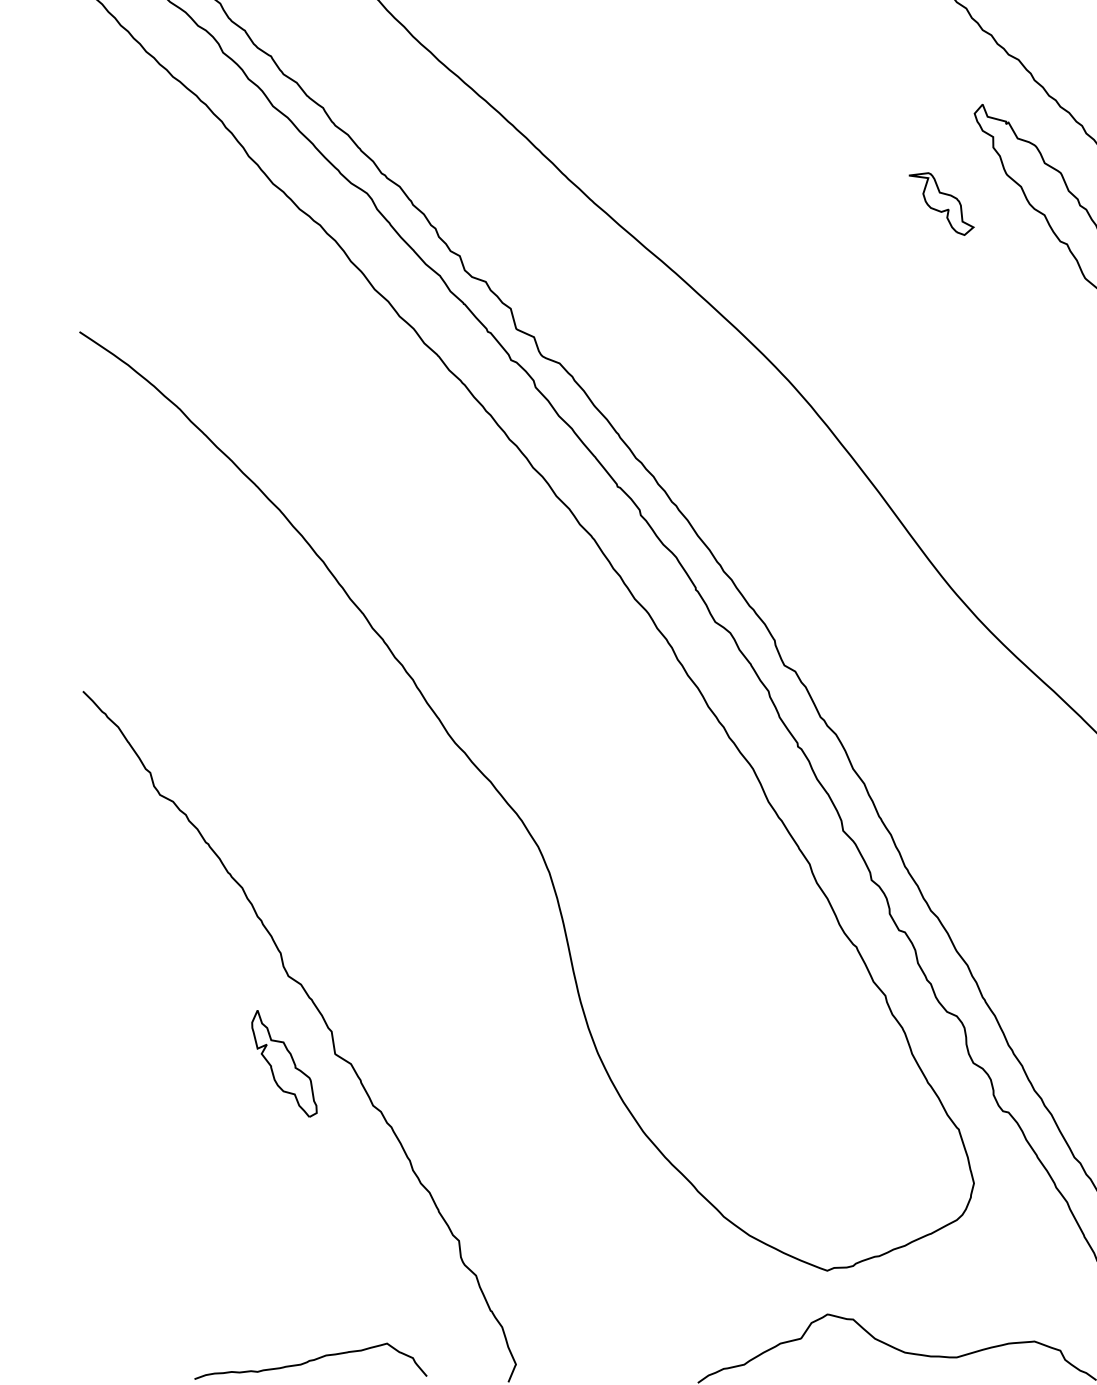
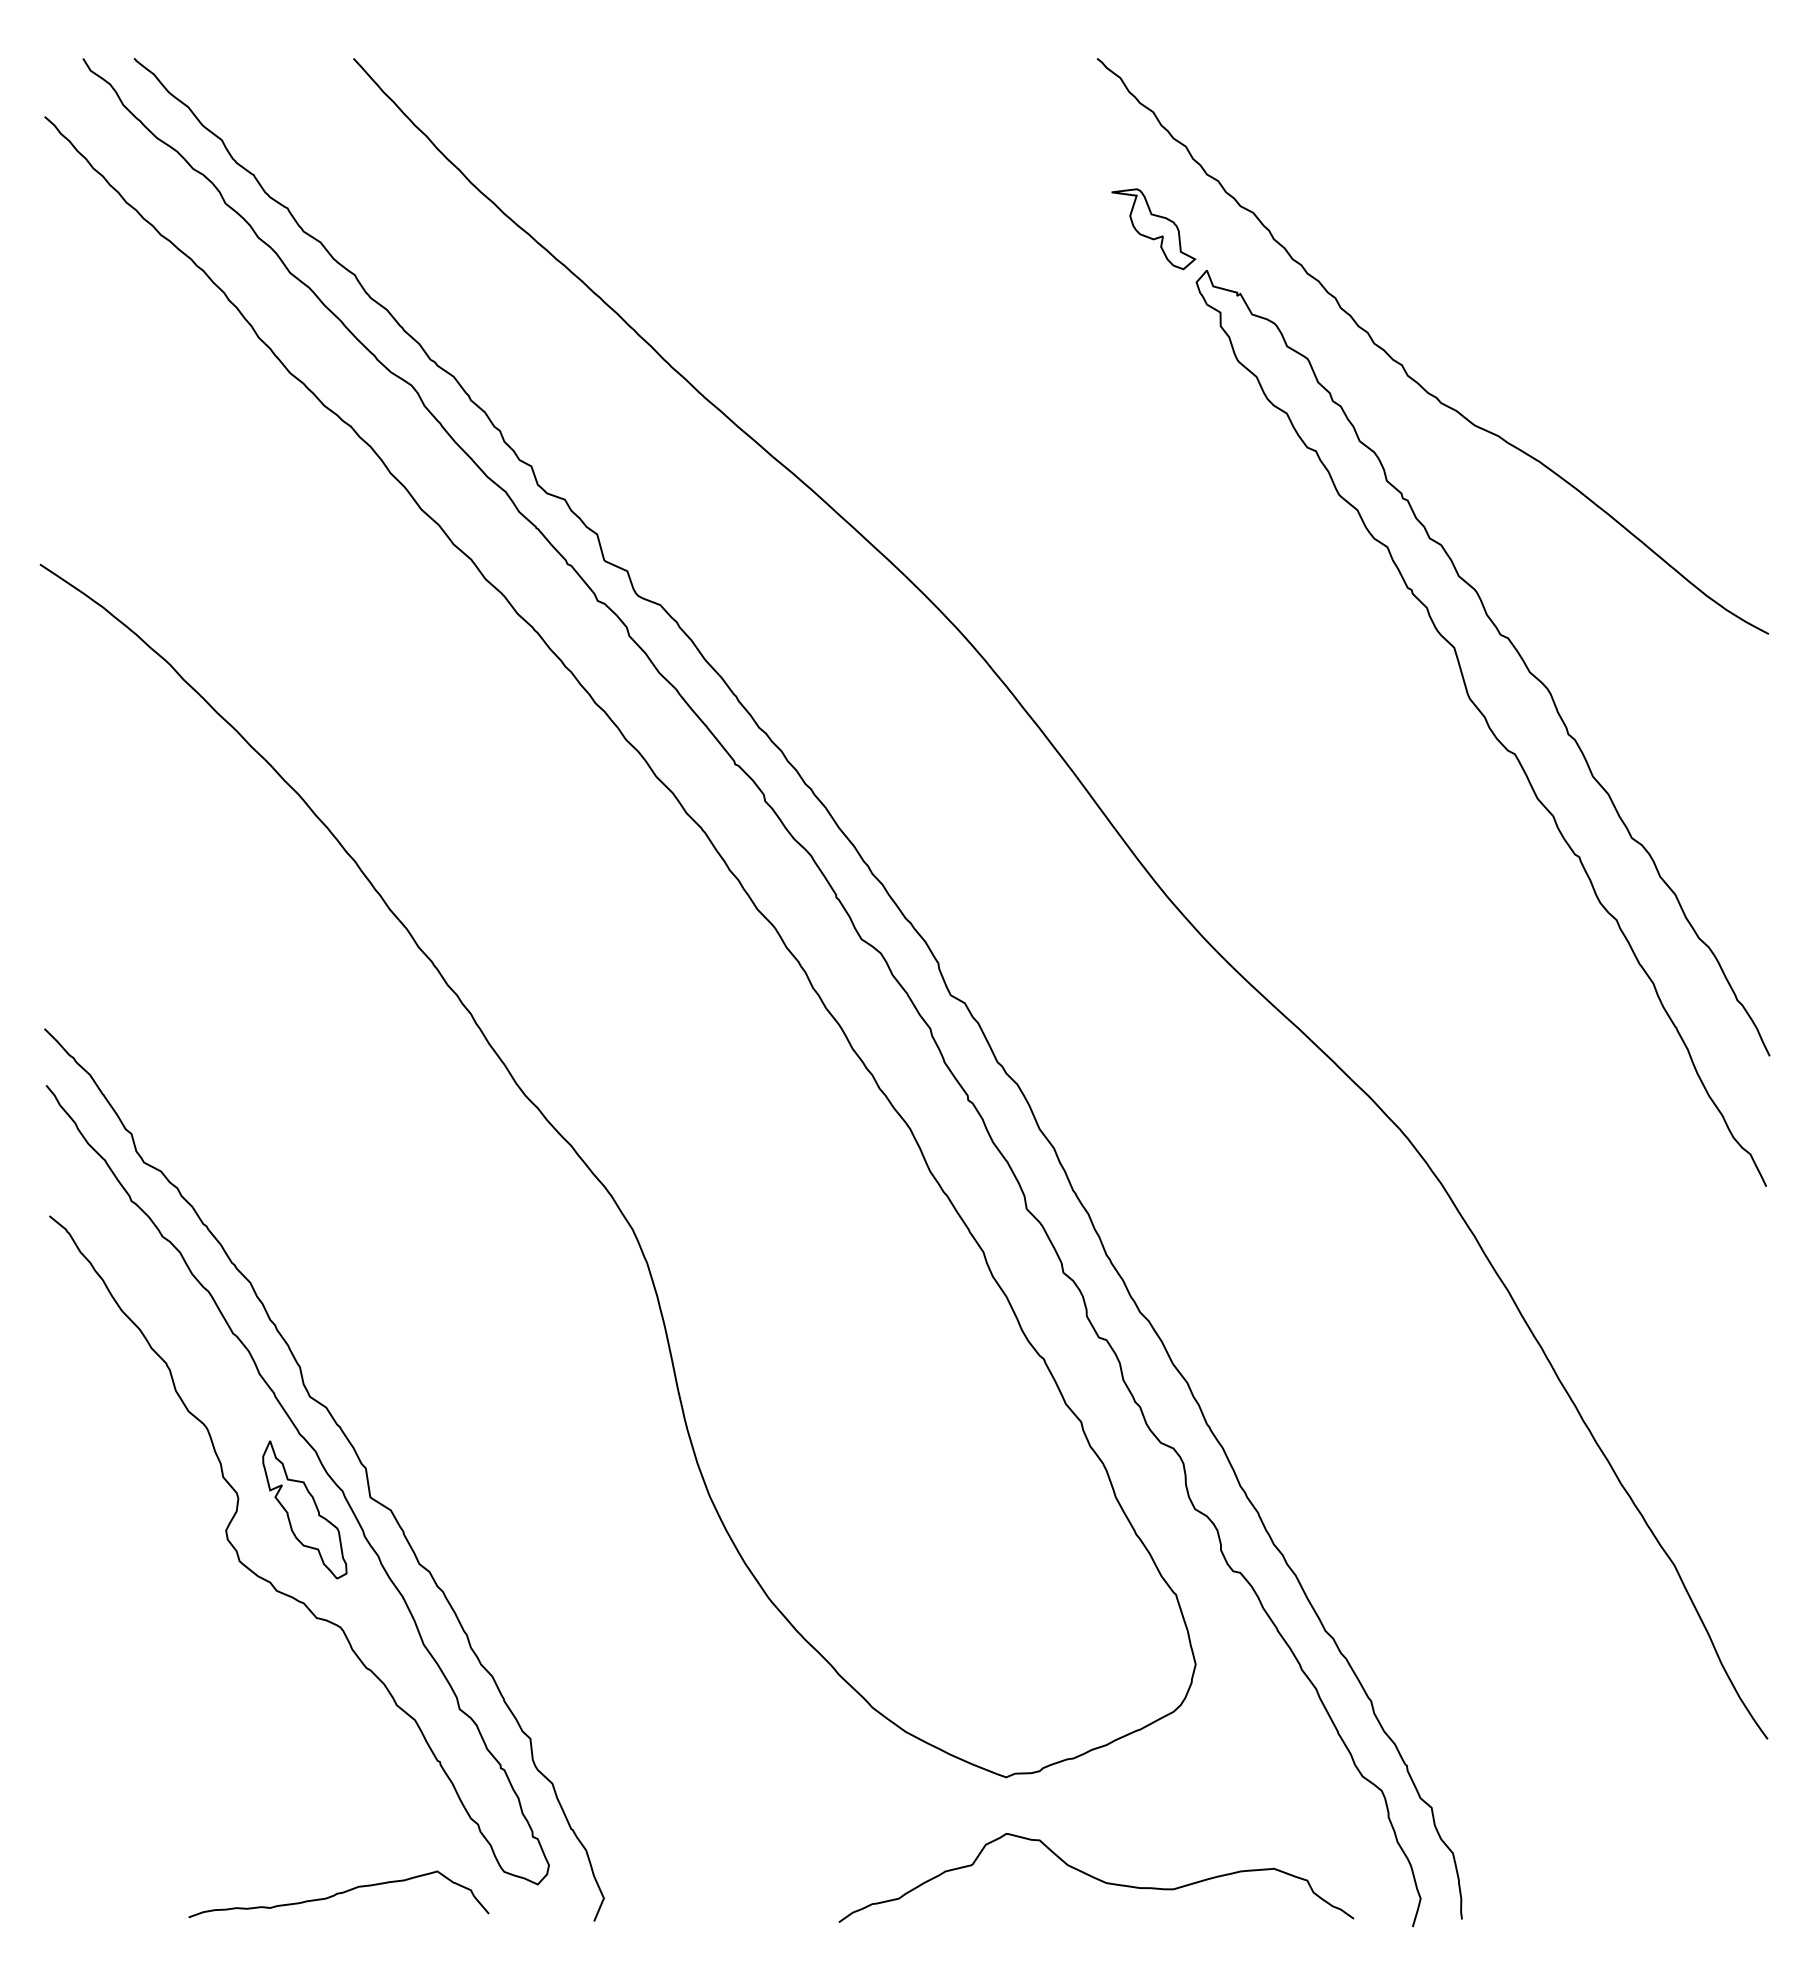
part: (941, 204) -> (1153, 229), moved
curve: (298, 1032) -> (323, 1469), added

